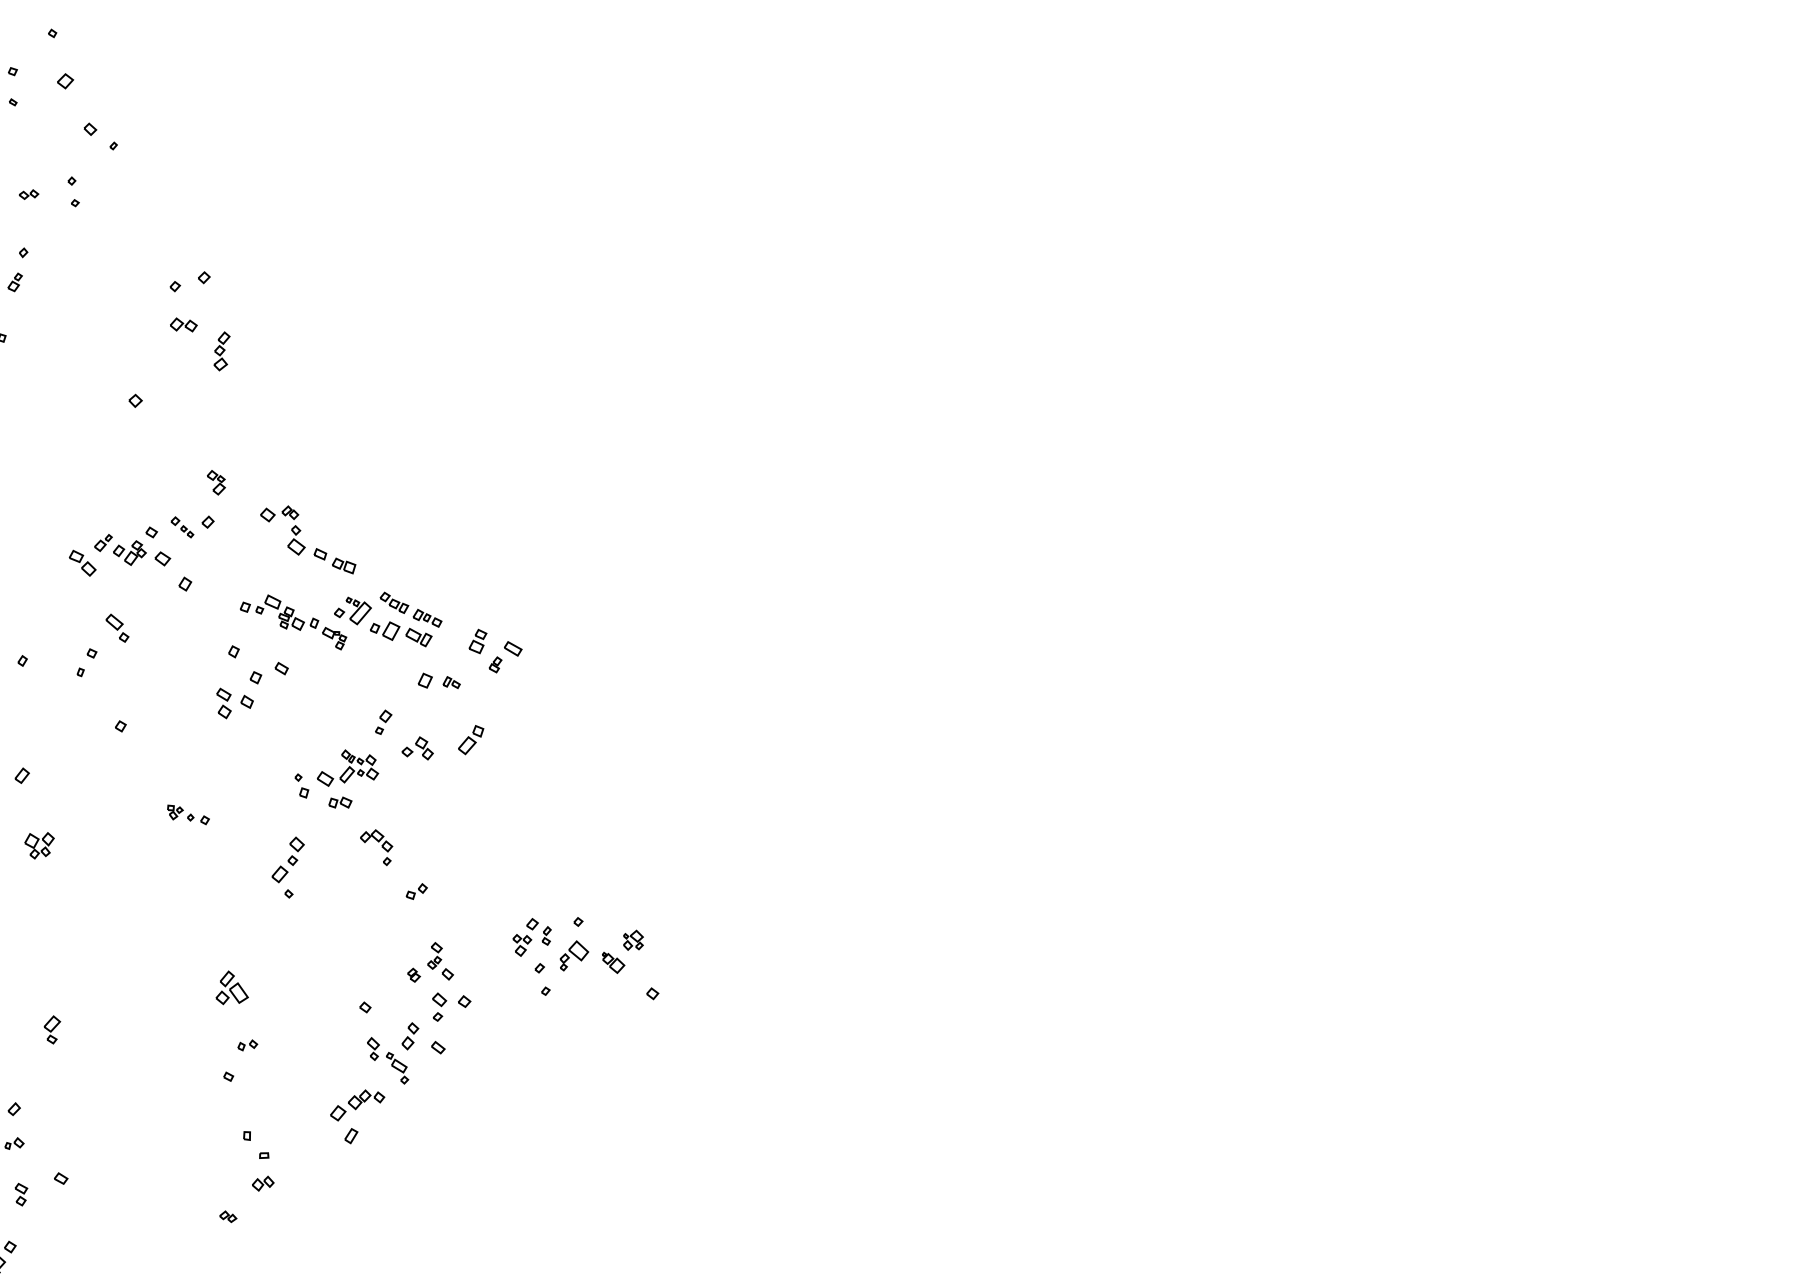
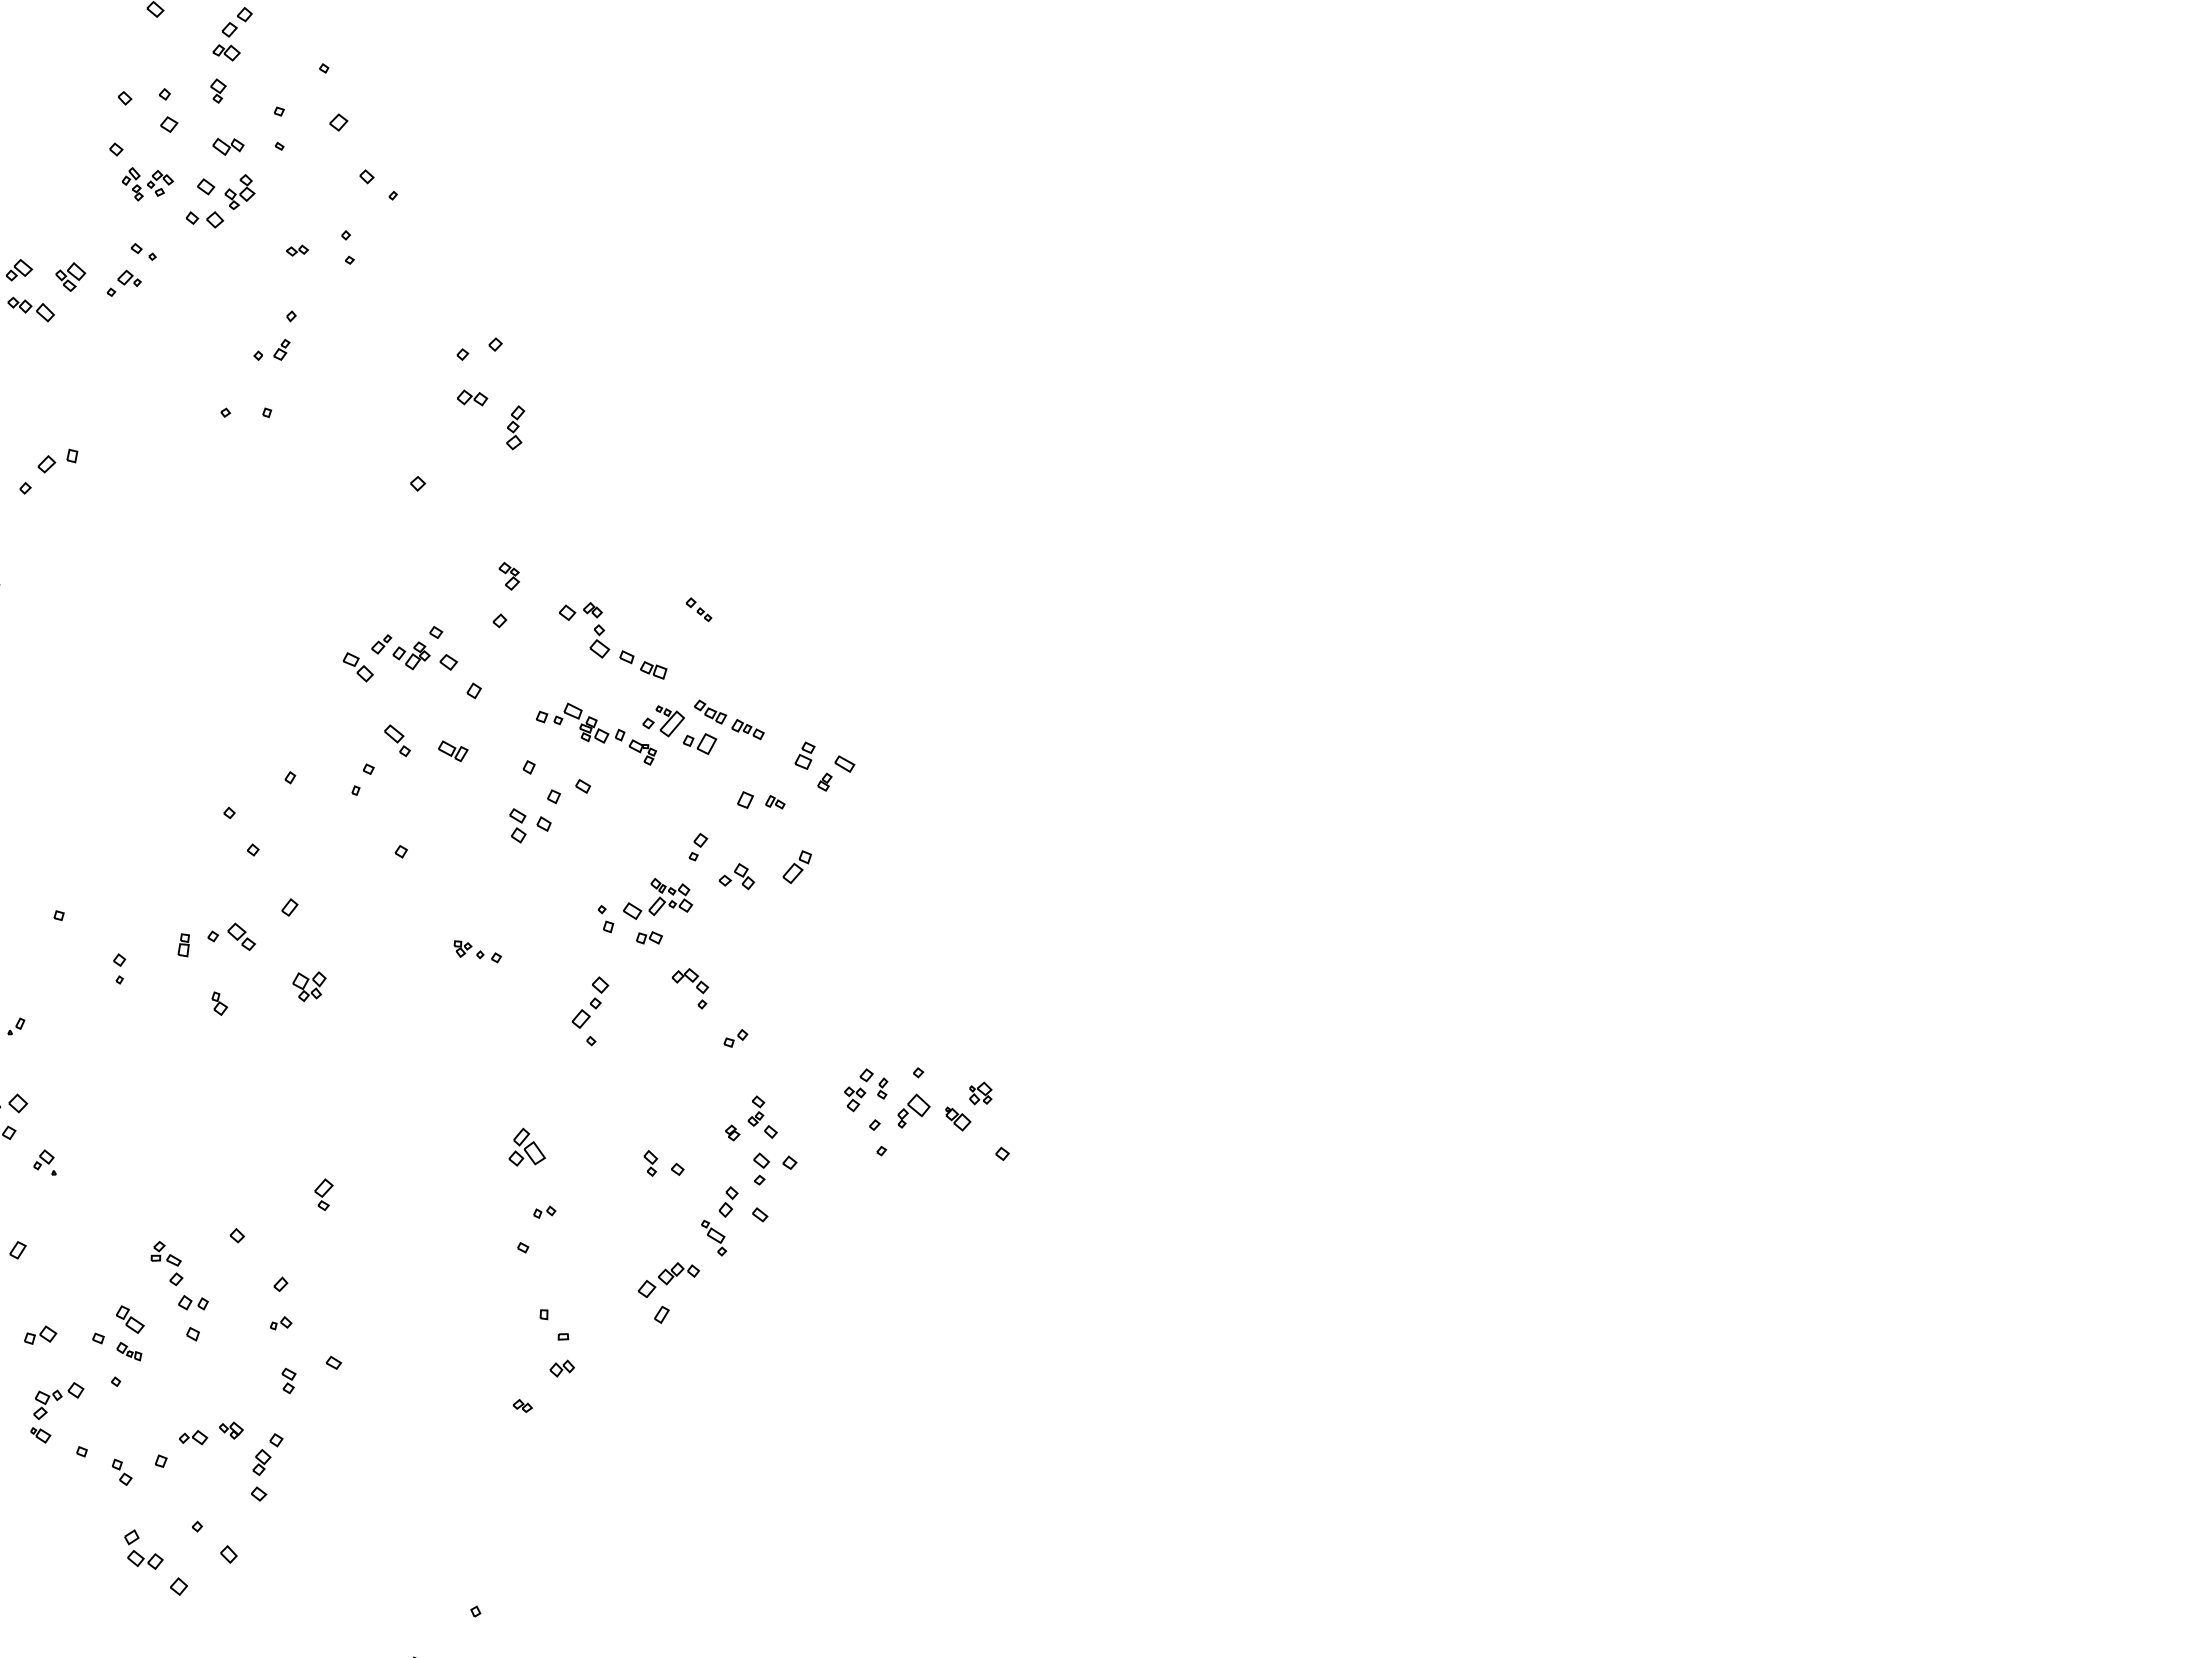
part: (182, 527) -> (698, 609), moved
part: (419, 637) -> (453, 751), moved
part: (373, 1049) -> (650, 1163), moved

